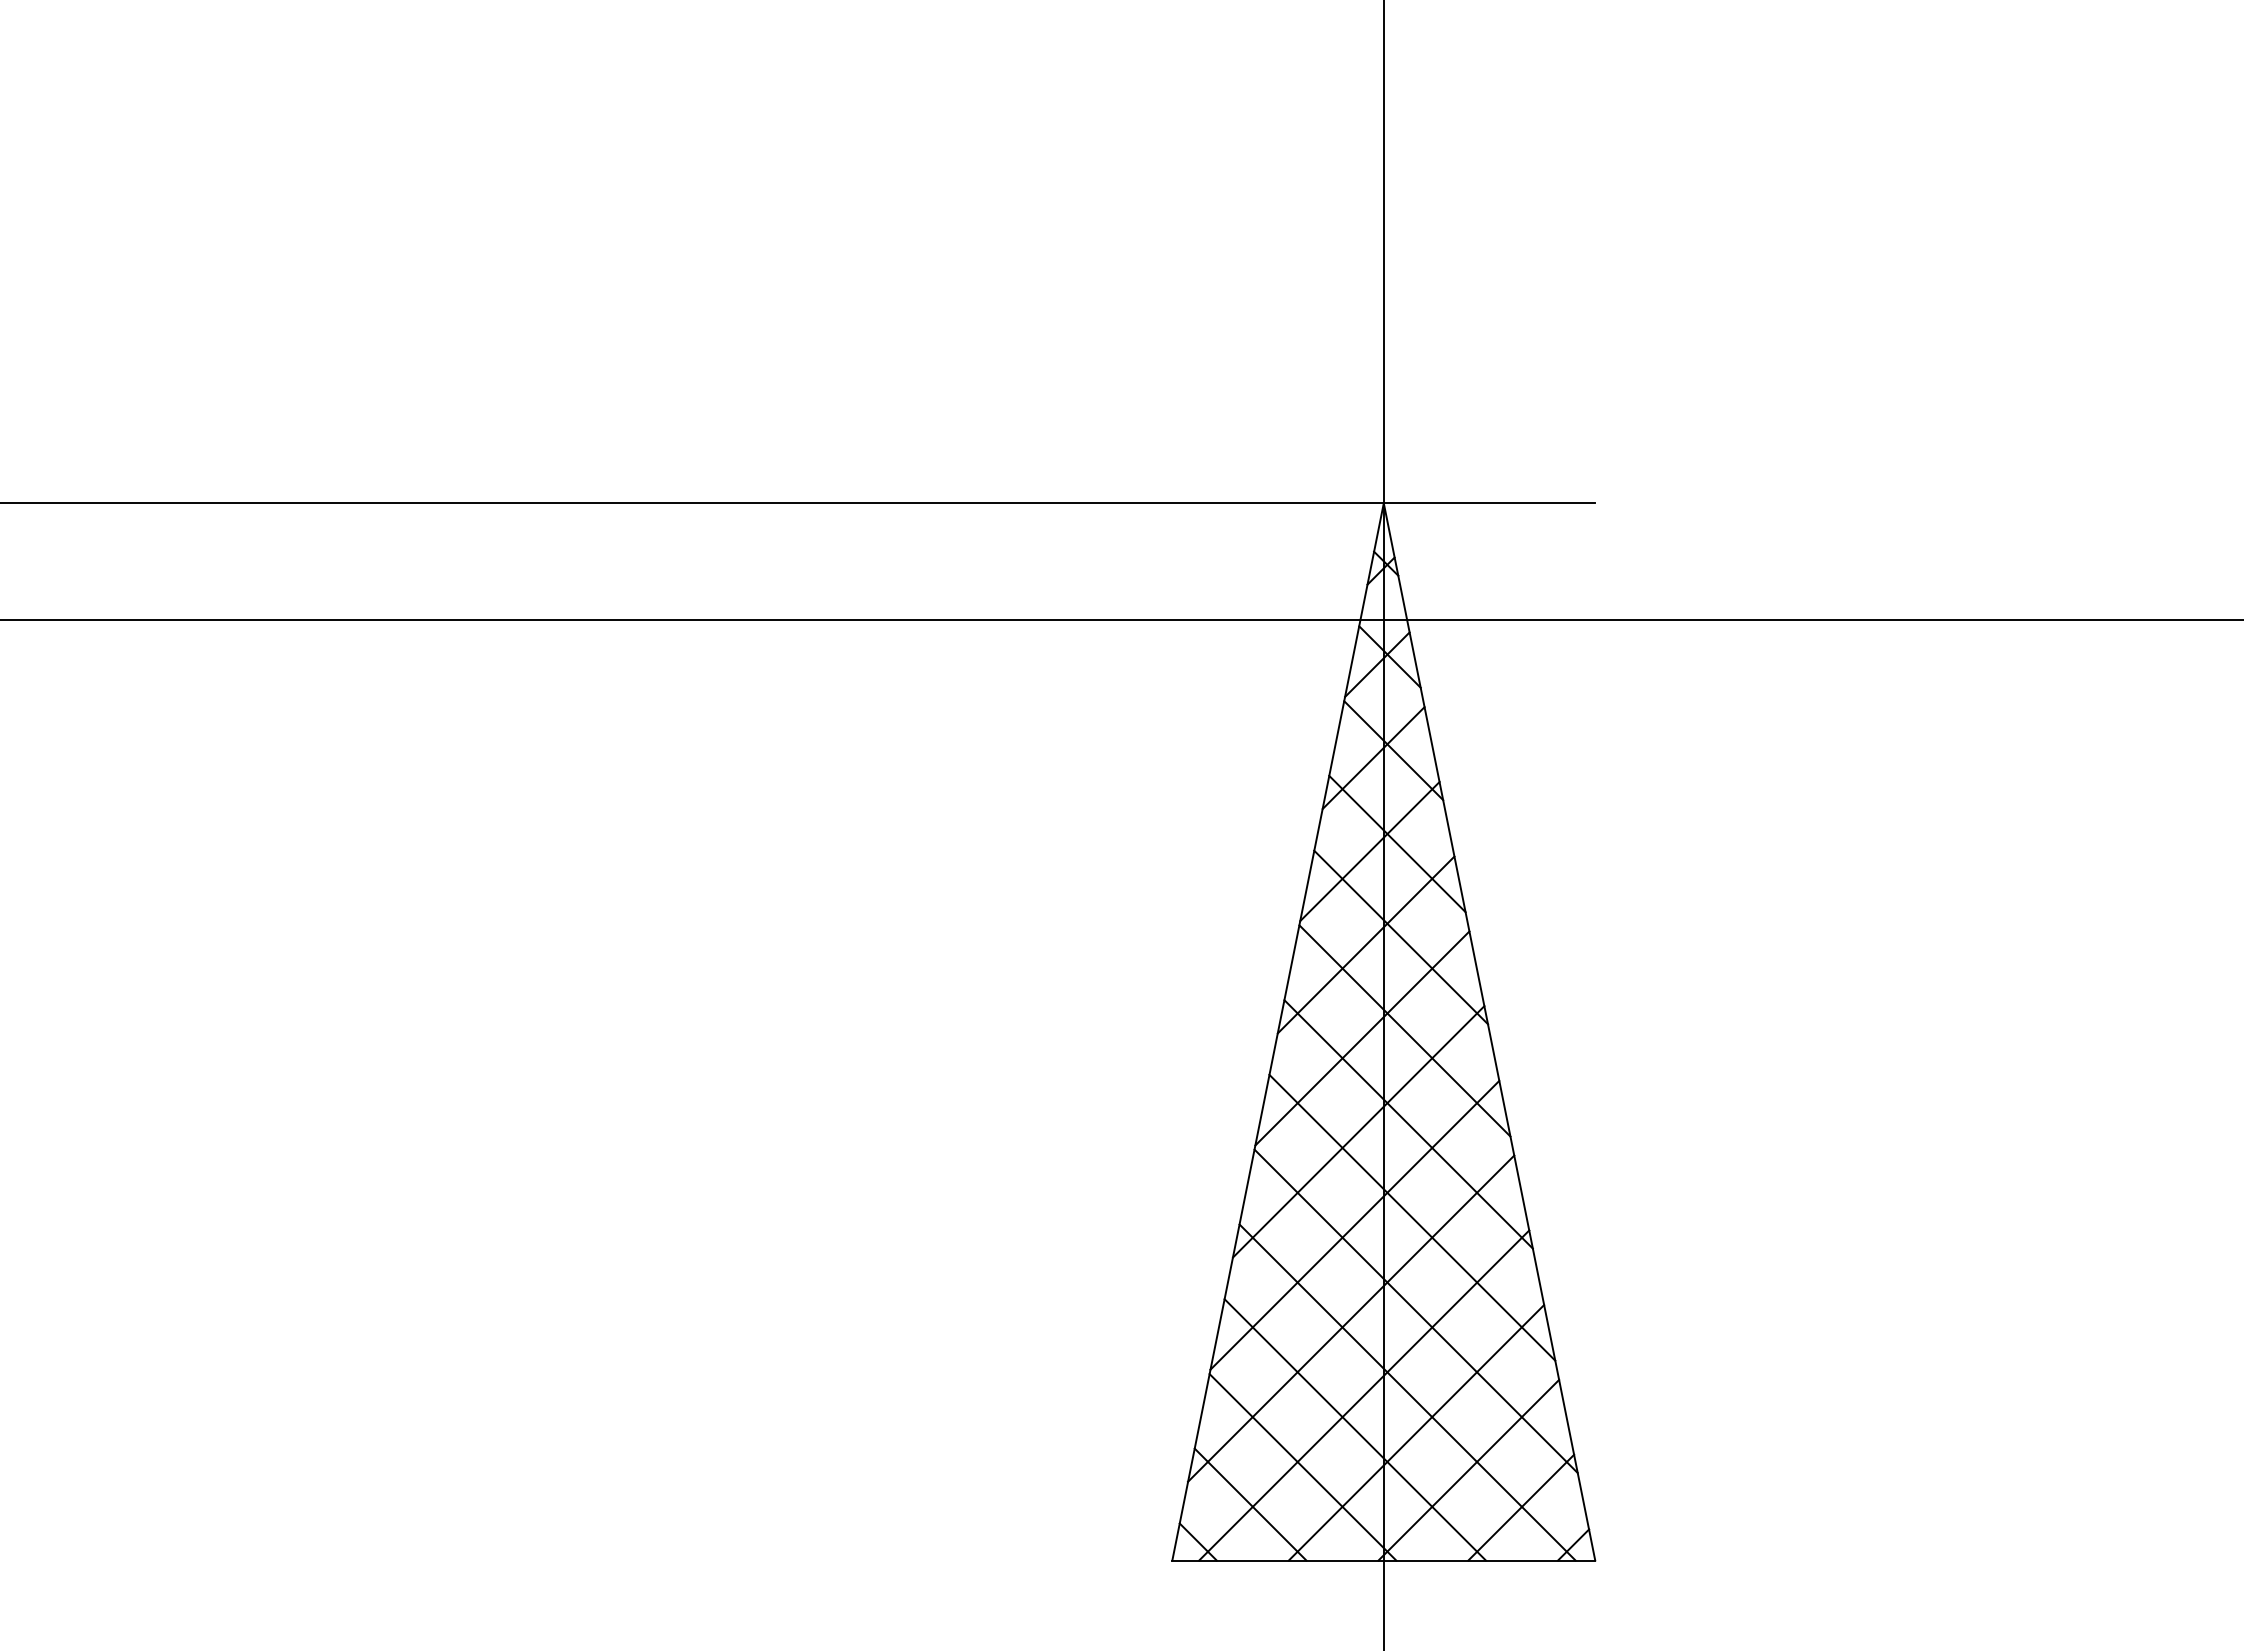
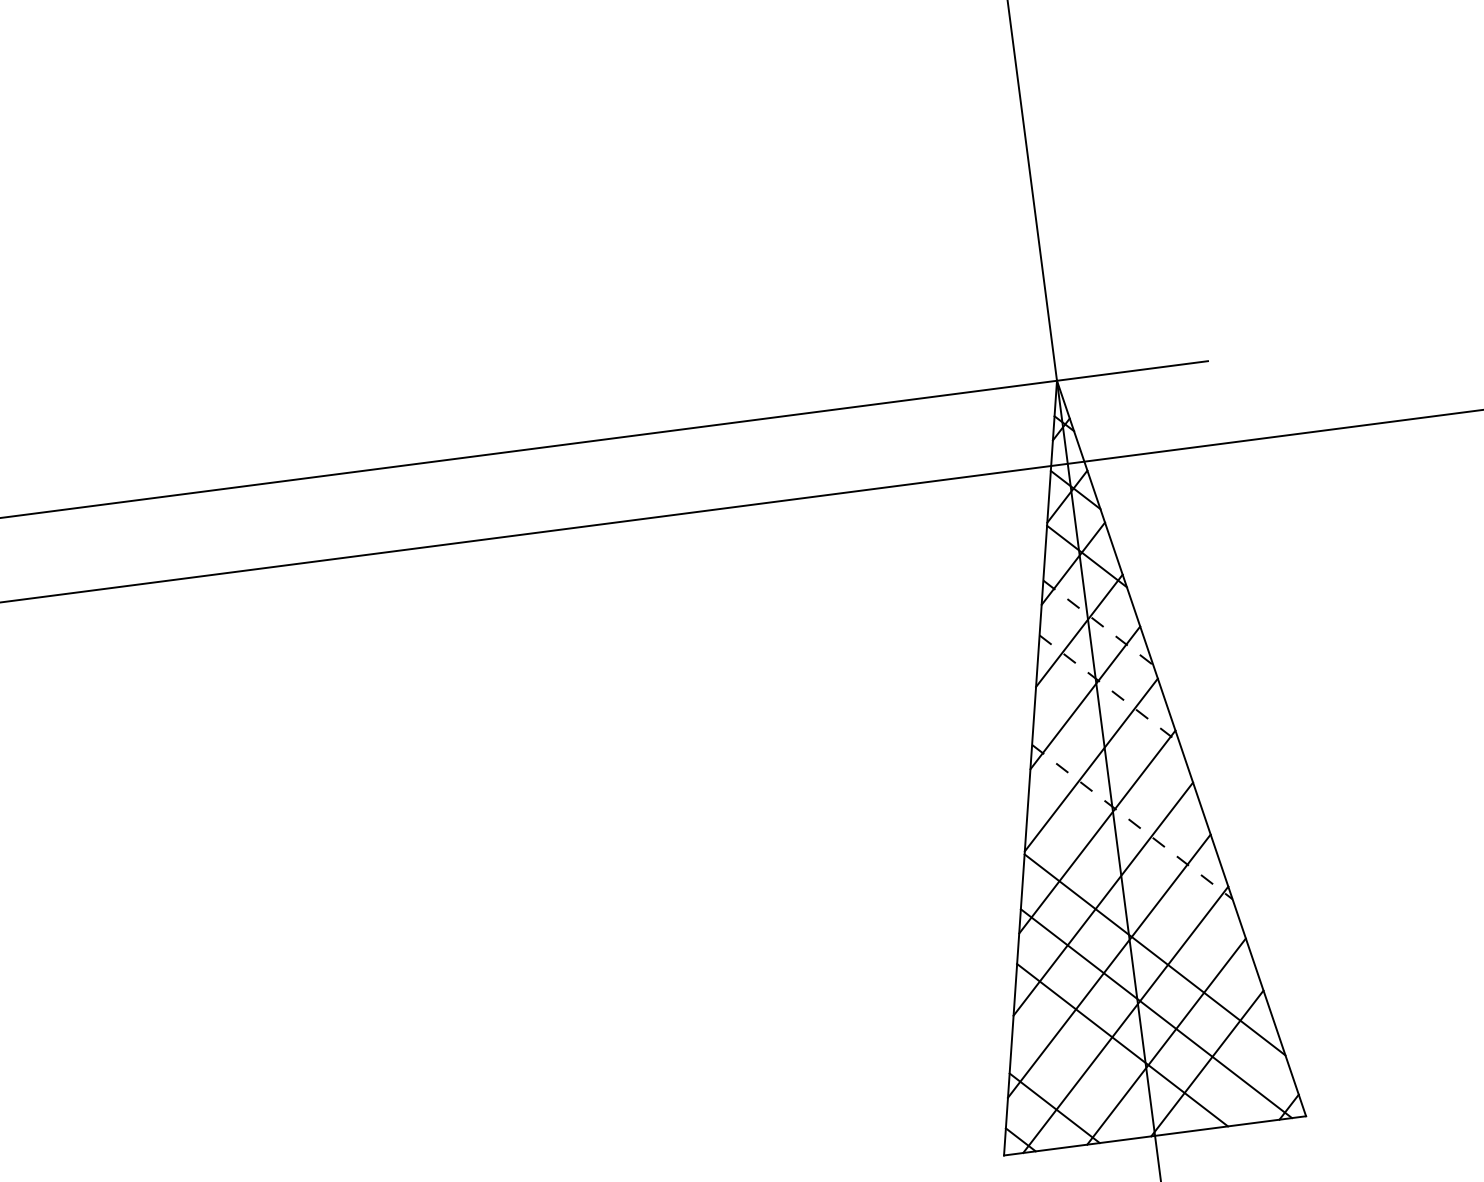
line: (1397, 844) -> (1098, 623), solid -> dashed
line: (1401, 937) -> (1109, 689), solid -> dashed
line: (1404, 1030) -> (1120, 755), removed
line: (1408, 1124) -> (1132, 822), solid -> dashed
line: (1412, 1217) -> (1143, 888), removed
line: (1302, 1467) -> (1088, 1076), removed
line: (1521, 1507) -> (1248, 1085), removed

